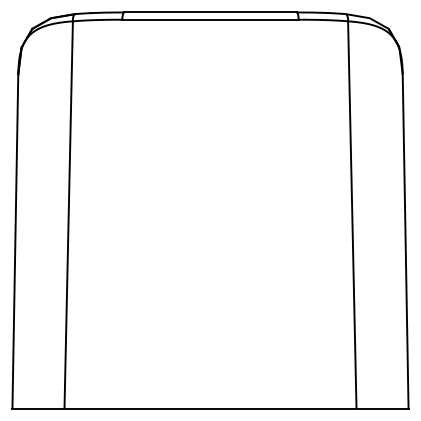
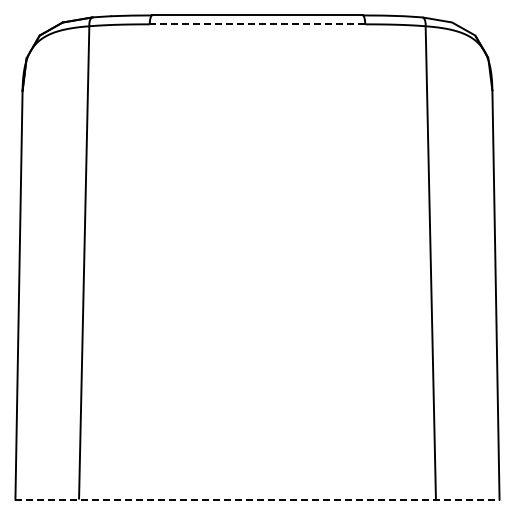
line: (210, 19) -> (257, 24), solid -> dashed
line: (210, 408) -> (257, 499), solid -> dashed

